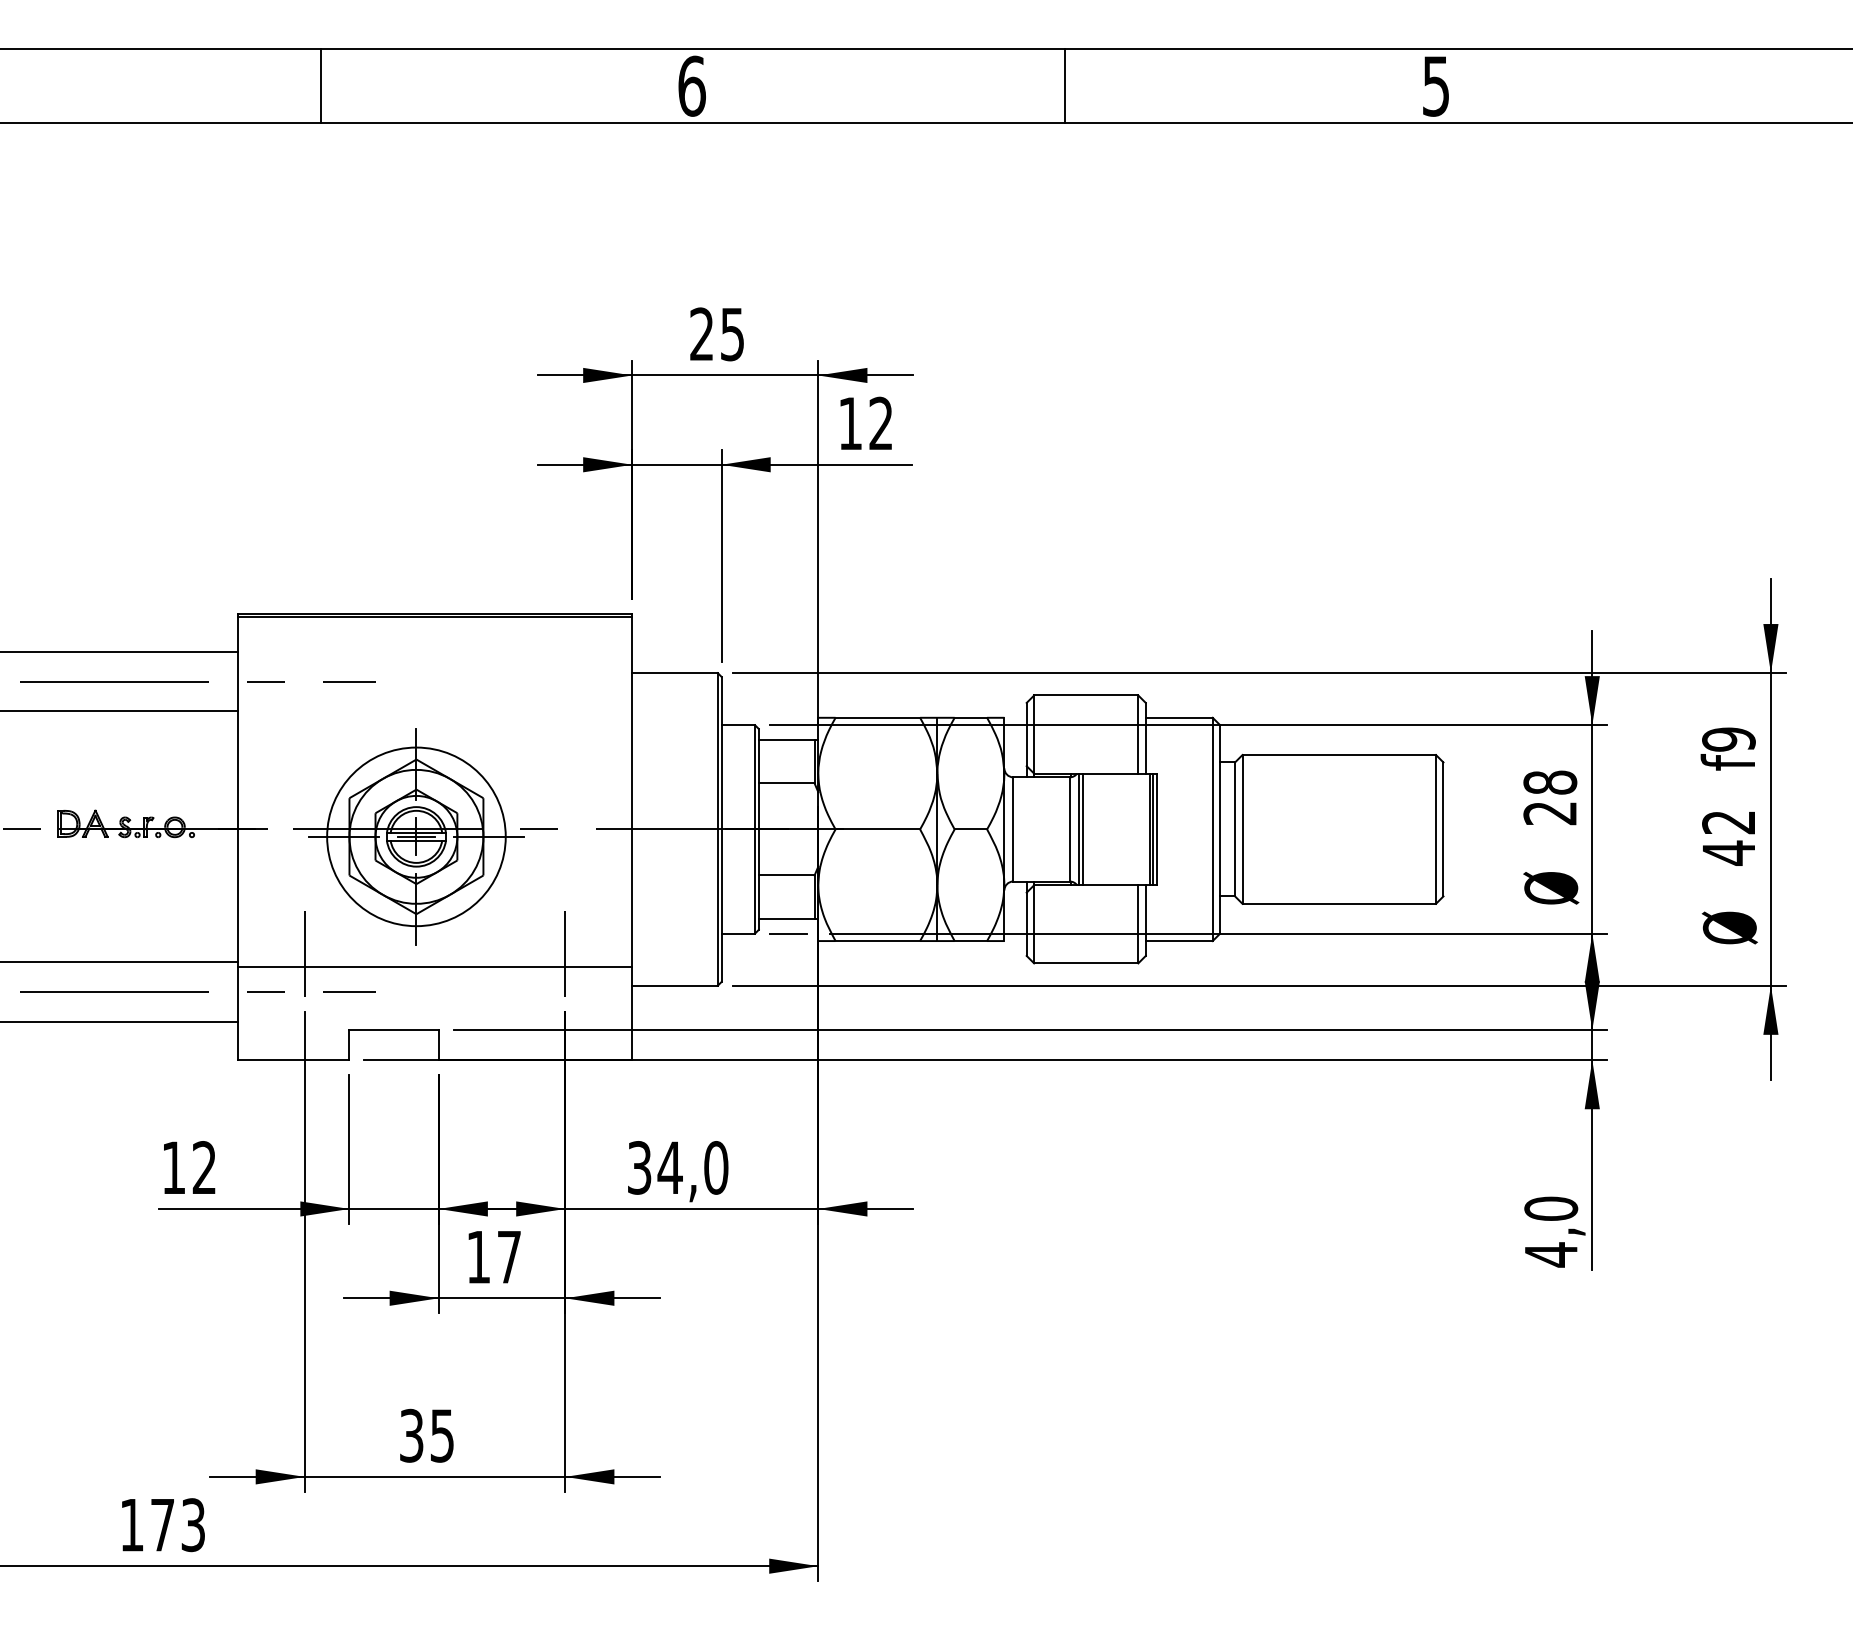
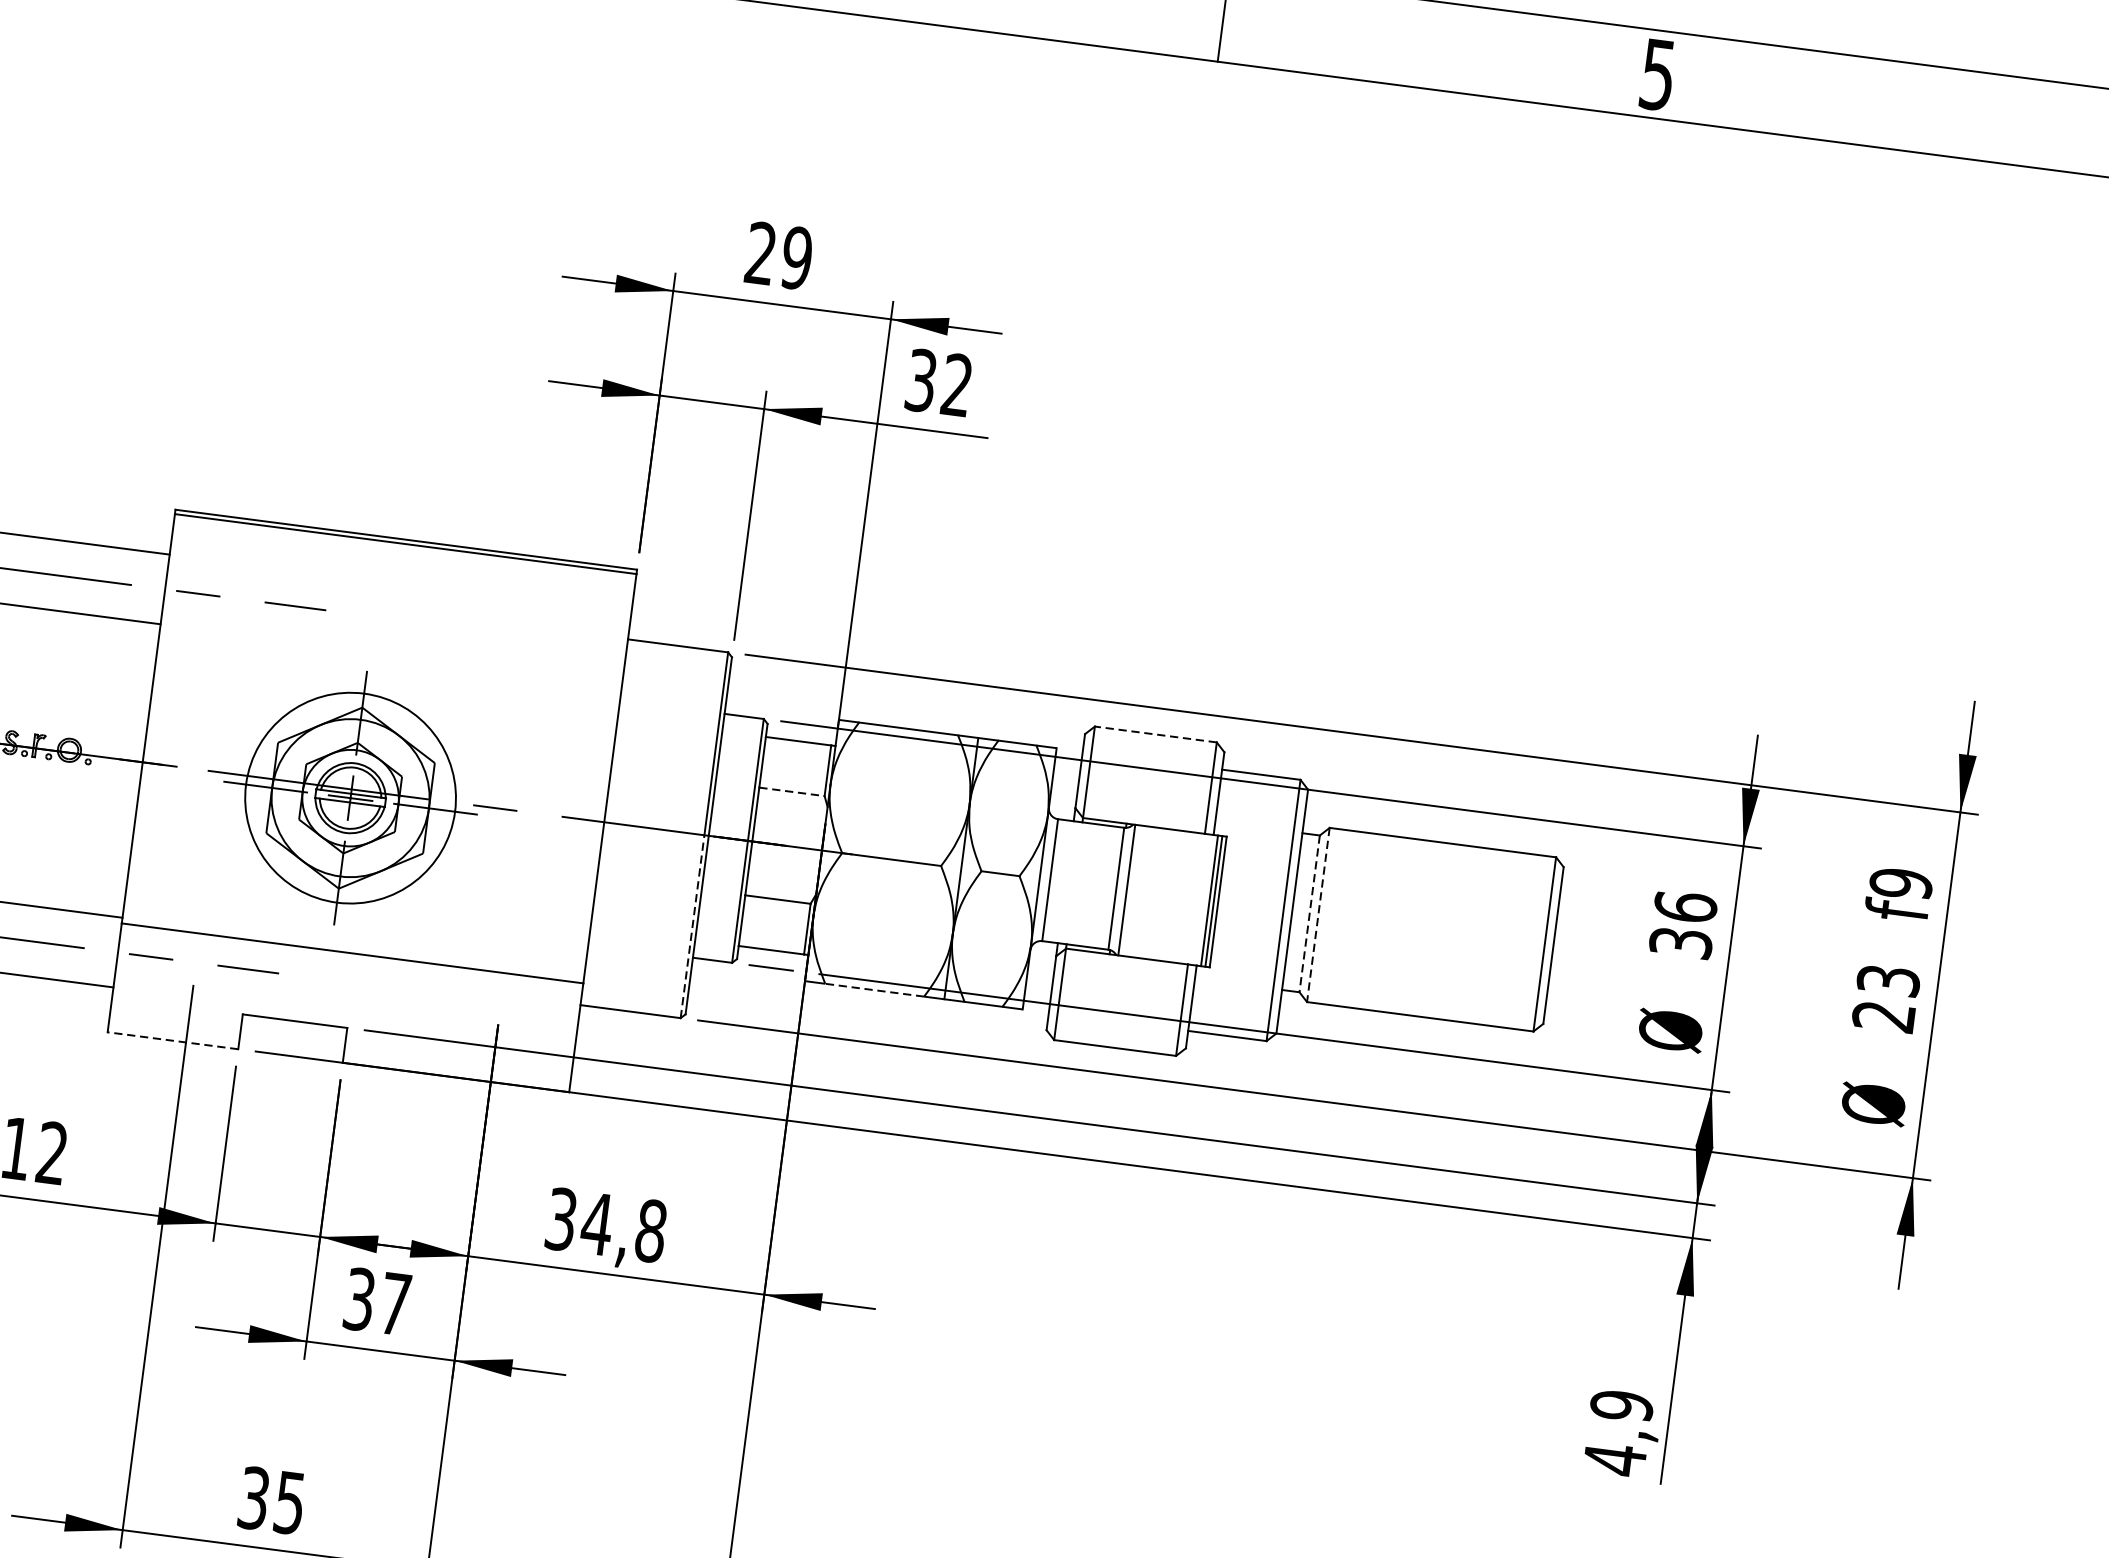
text: (732, 334) -> (796, 258), 25 -> 29
text: (850, 423) -> (921, 380), 12 -> 32
line: (1085, 695) -> (1154, 734), solid -> dashed
line: (786, 783) -> (791, 791), solid -> dashed
text: (1550, 797) -> (1683, 924), 28 -> 36
line: (1082, 829) -> (1131, 890), removed
line: (1235, 829) -> (1310, 914), solid -> dashed
line: (1242, 829) -> (1318, 915), solid -> dashed
text: (1728, 838) -> (1885, 999), 42 -> 23
line: (717, 907) -> (692, 926), solid -> dashed
line: (877, 941) -> (874, 990), solid -> dashed
line: (304, 953) -> (201, 917), removed
line: (565, 953) -> (507, 957), removed
line: (293, 1060) -> (172, 1041), solid -> dashed
text: (716, 1167) -> (651, 1230), 34,0 -> 34,8
text: (1551, 1208) -> (1622, 1405), 4,0 -> 4,9
text: (478, 1257) -> (359, 1299), 17 -> 37

